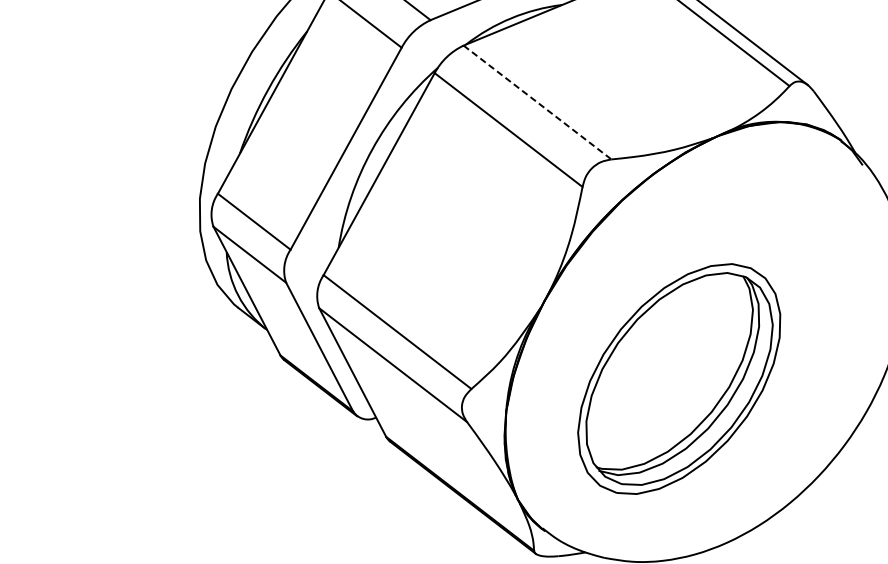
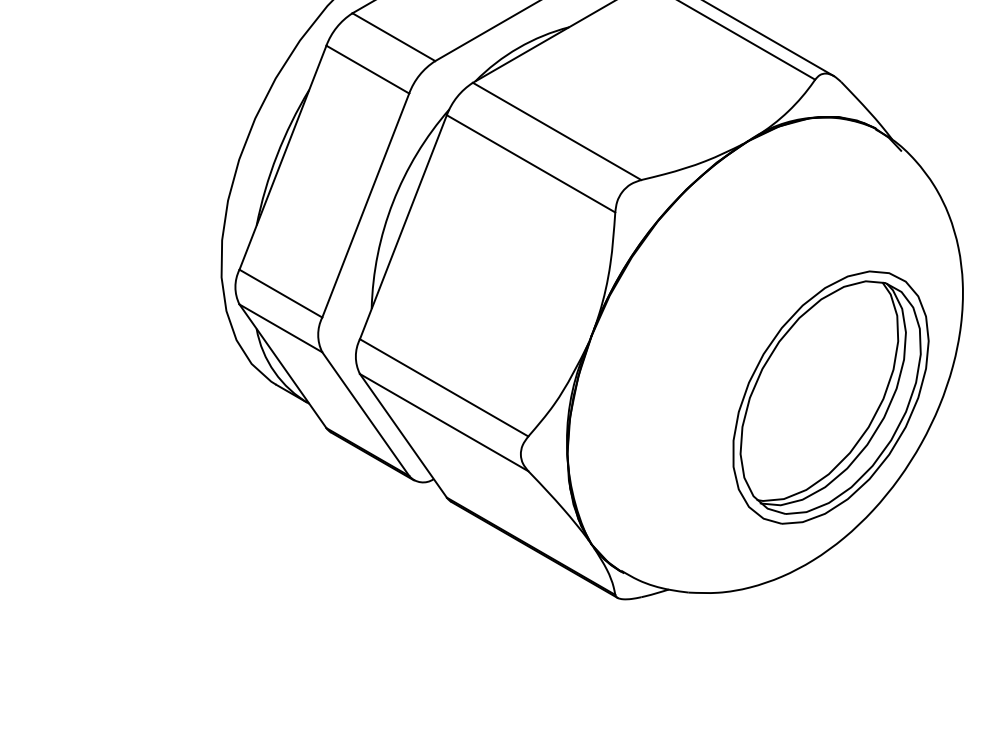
line: (537, 102) -> (557, 131), dashed -> solid
part: (679, 378) -> (830, 397), moved

